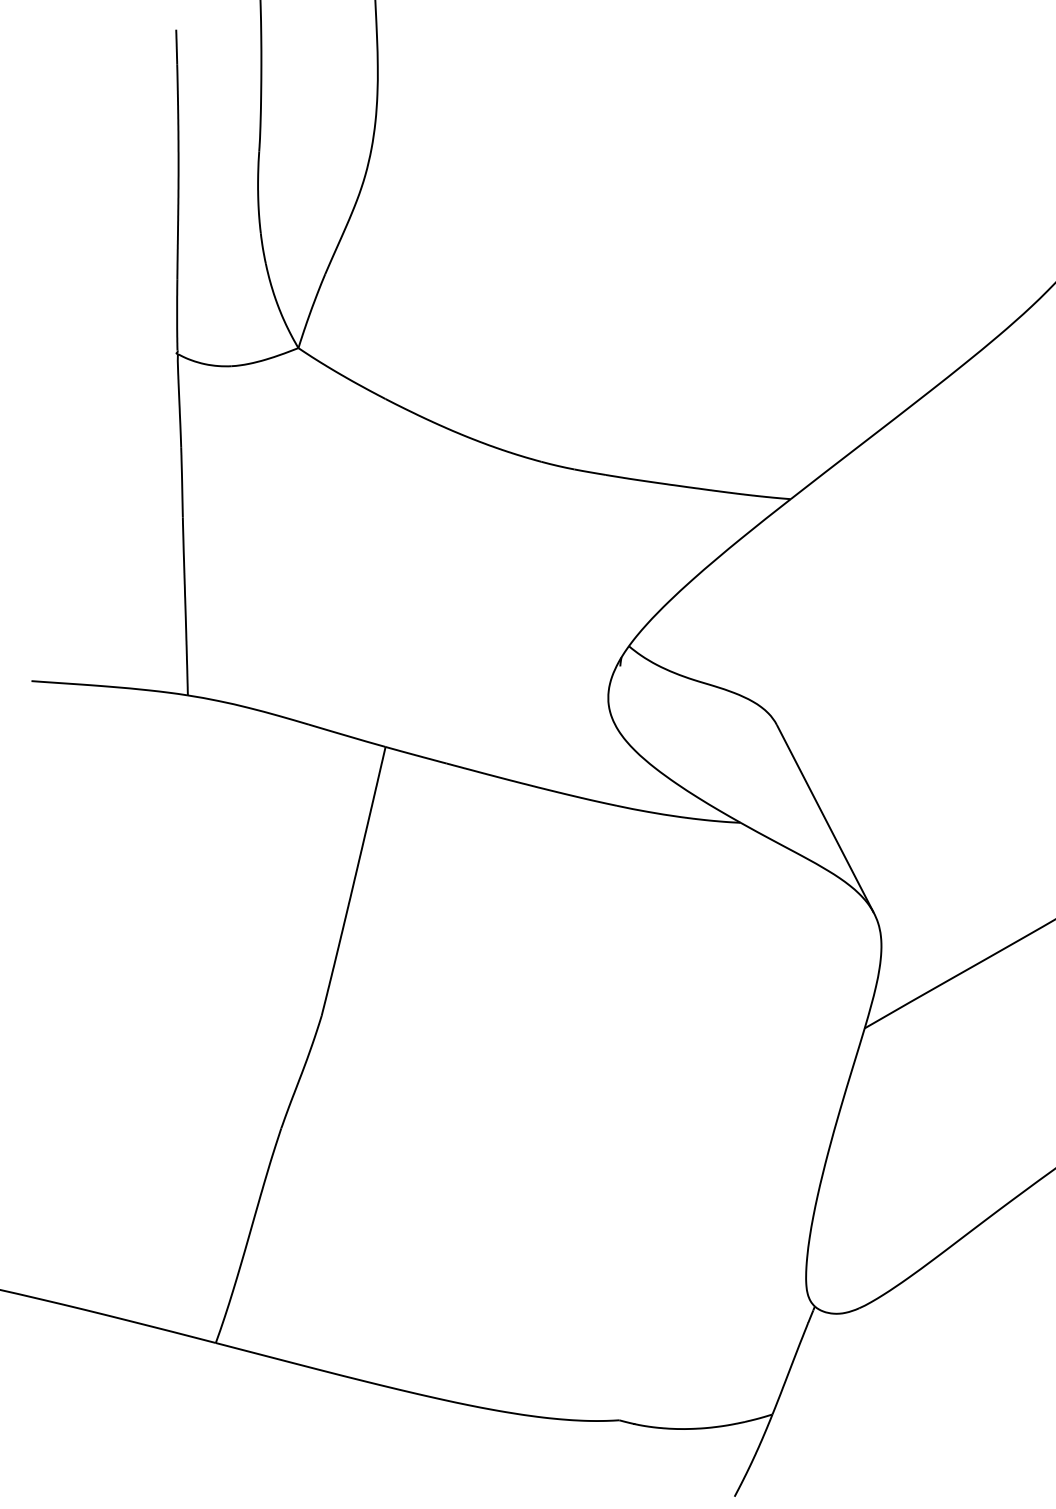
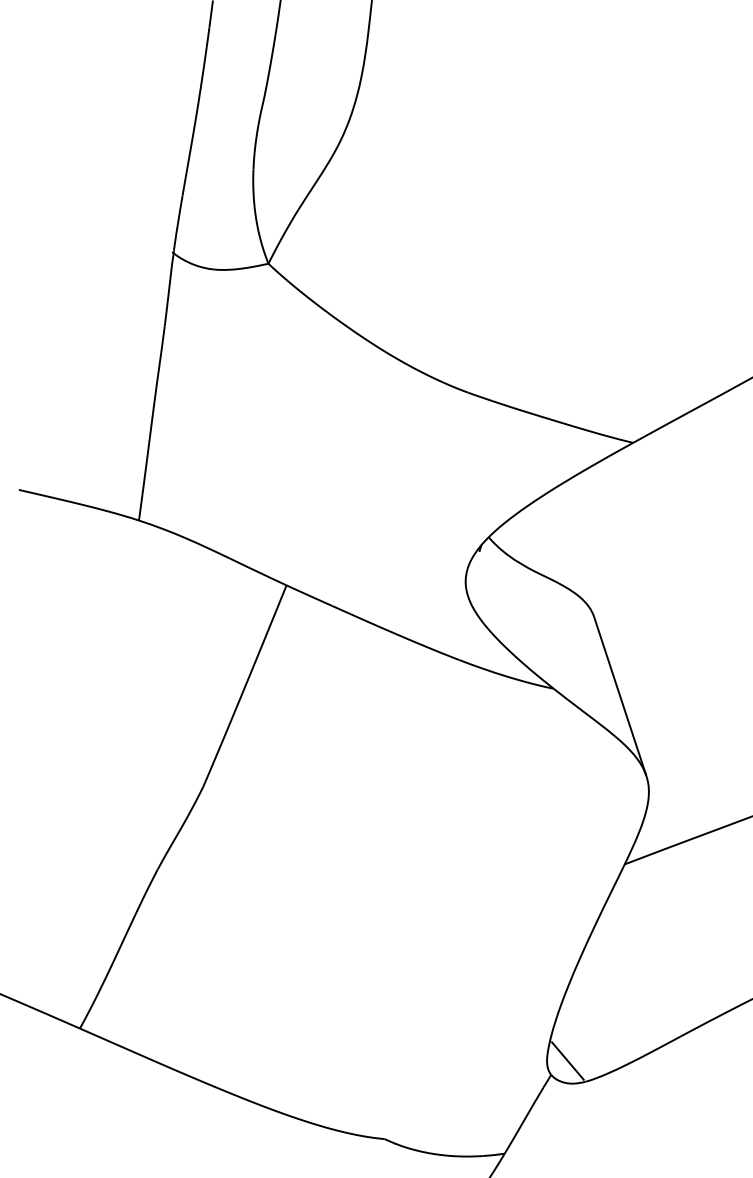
line: (832, 1285) -> (567, 1060), added

